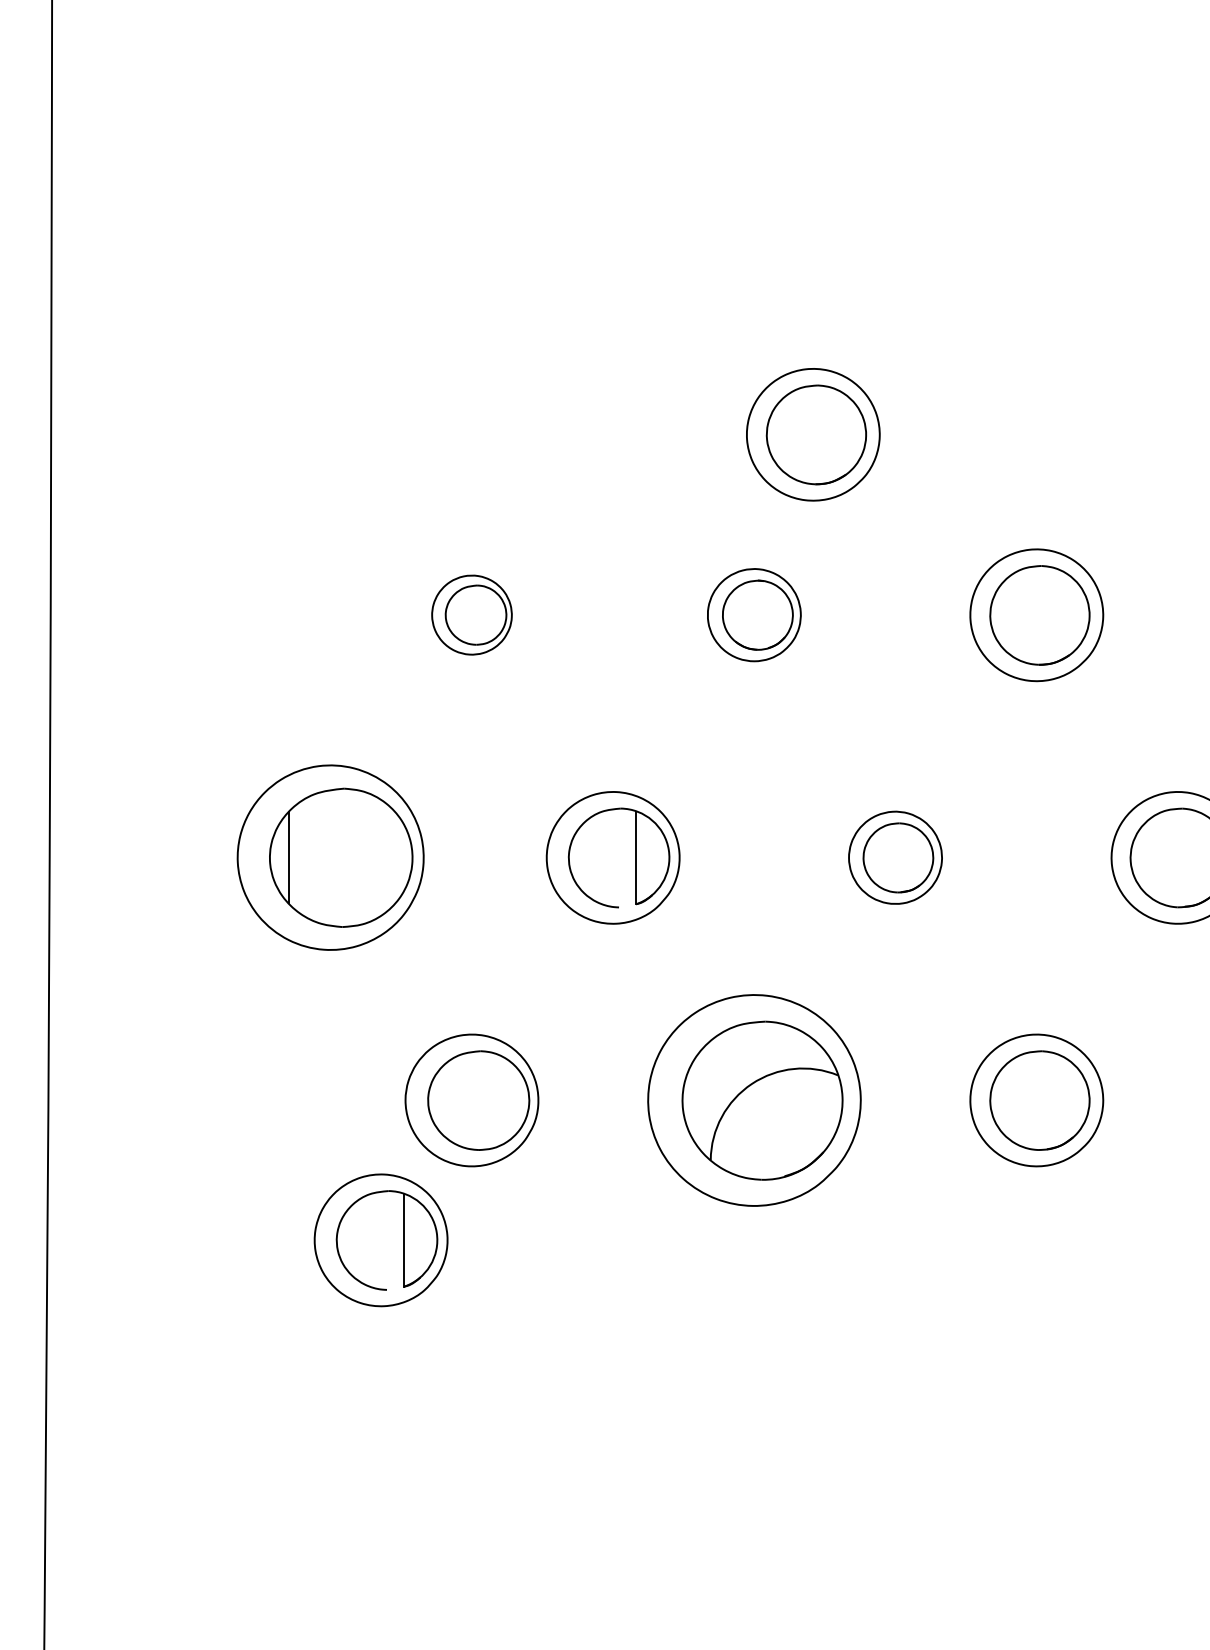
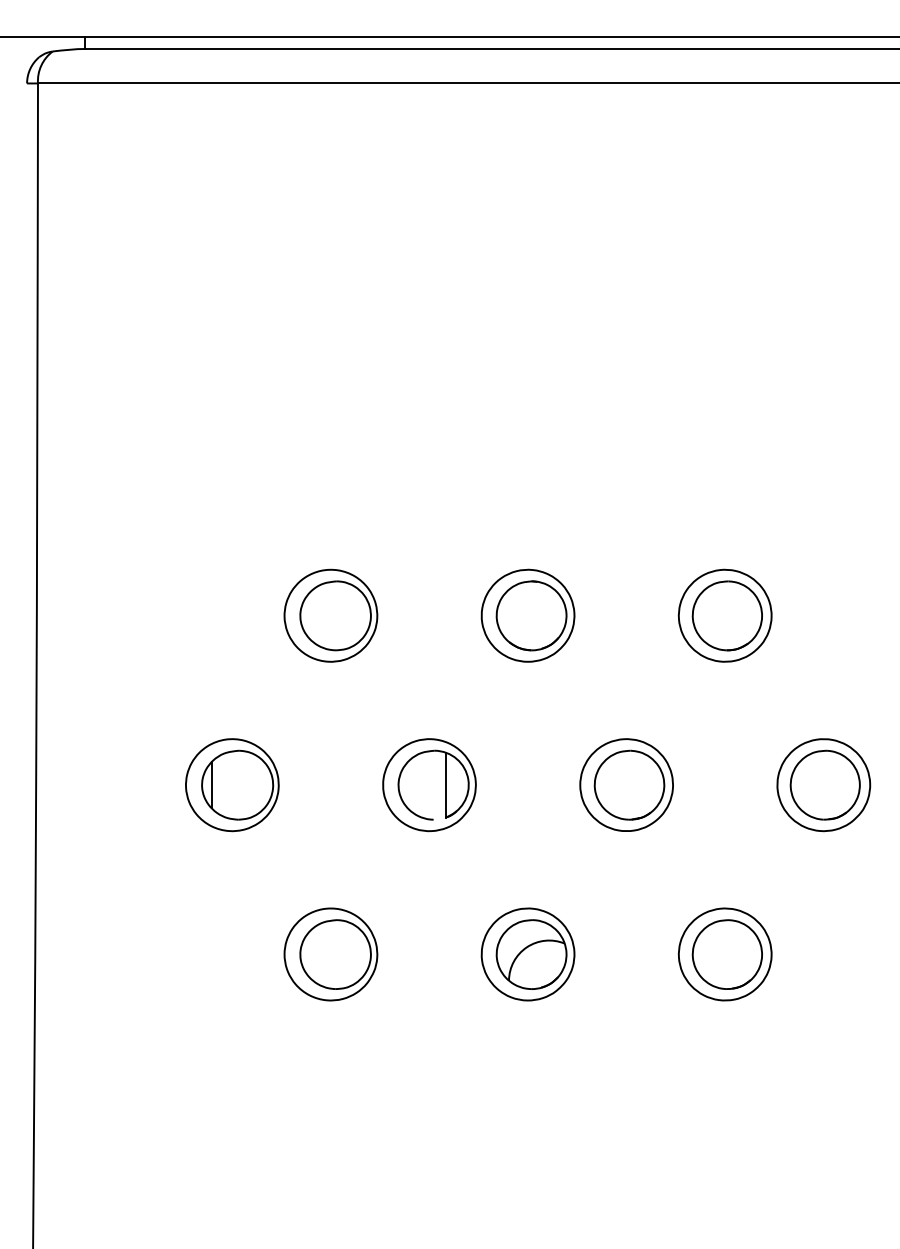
part: (812, 434) -> (568, 489), removed
part: (471, 614) -> (330, 615), size x1.67
part: (753, 614) -> (527, 615), size x1.43
part: (895, 856) -> (626, 784), size x1.43
part: (330, 858) -> (232, 785), size x0.71
part: (753, 1100) -> (527, 954), size x0.62
part: (381, 1240) -> (267, 1052), removed

